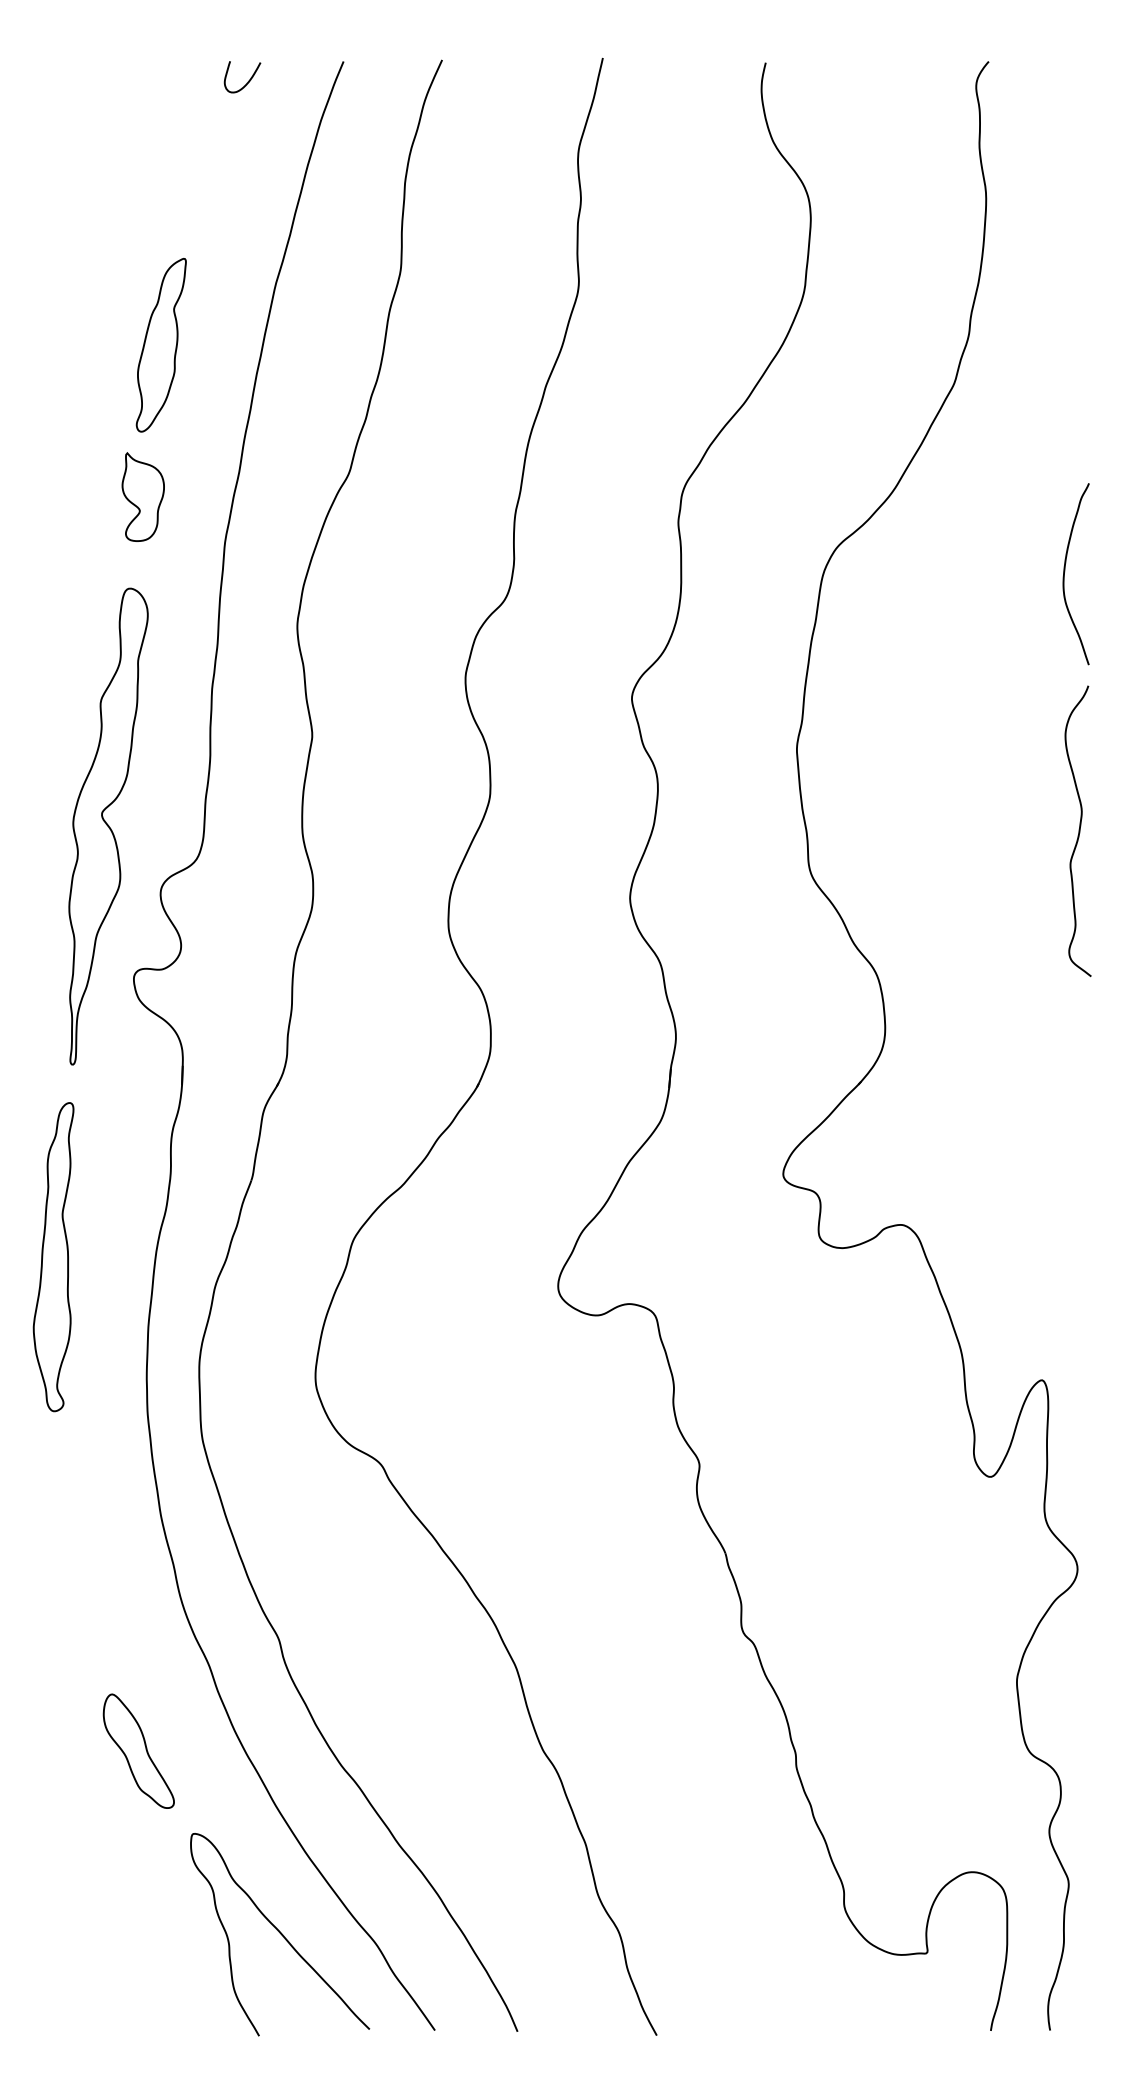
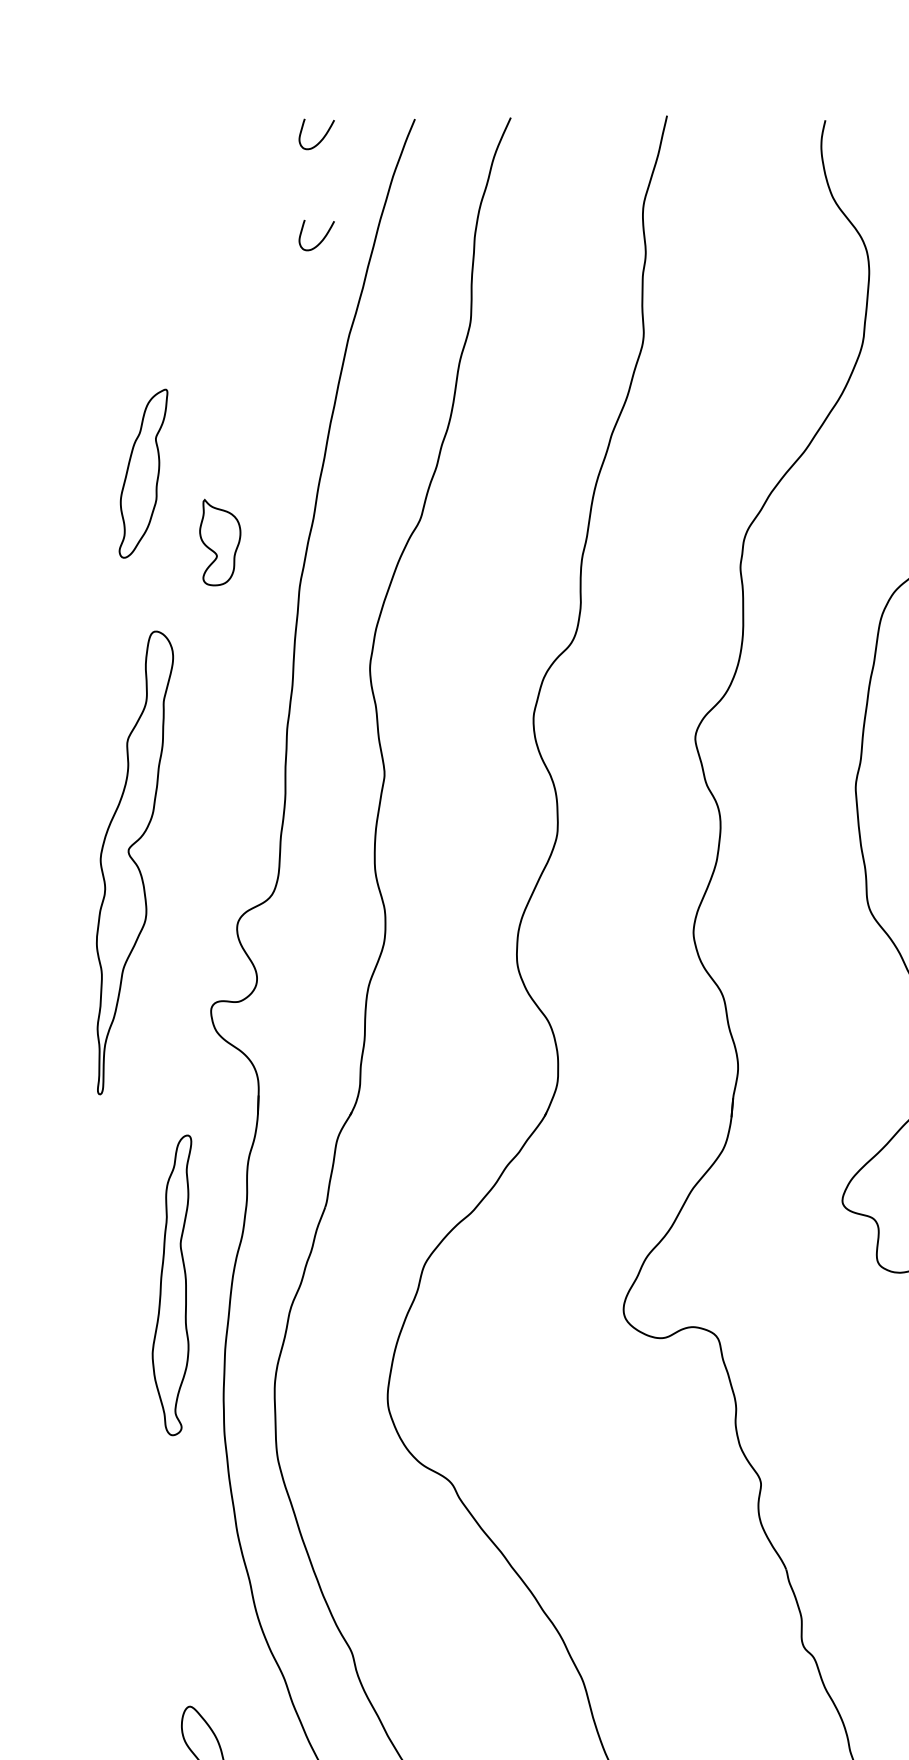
curve: (247, 185) -> (321, 239), added
part: (160, 345) -> (142, 473), moved
part: (108, 826) -> (134, 862), moved
part: (53, 1257) -> (171, 1285), moved

